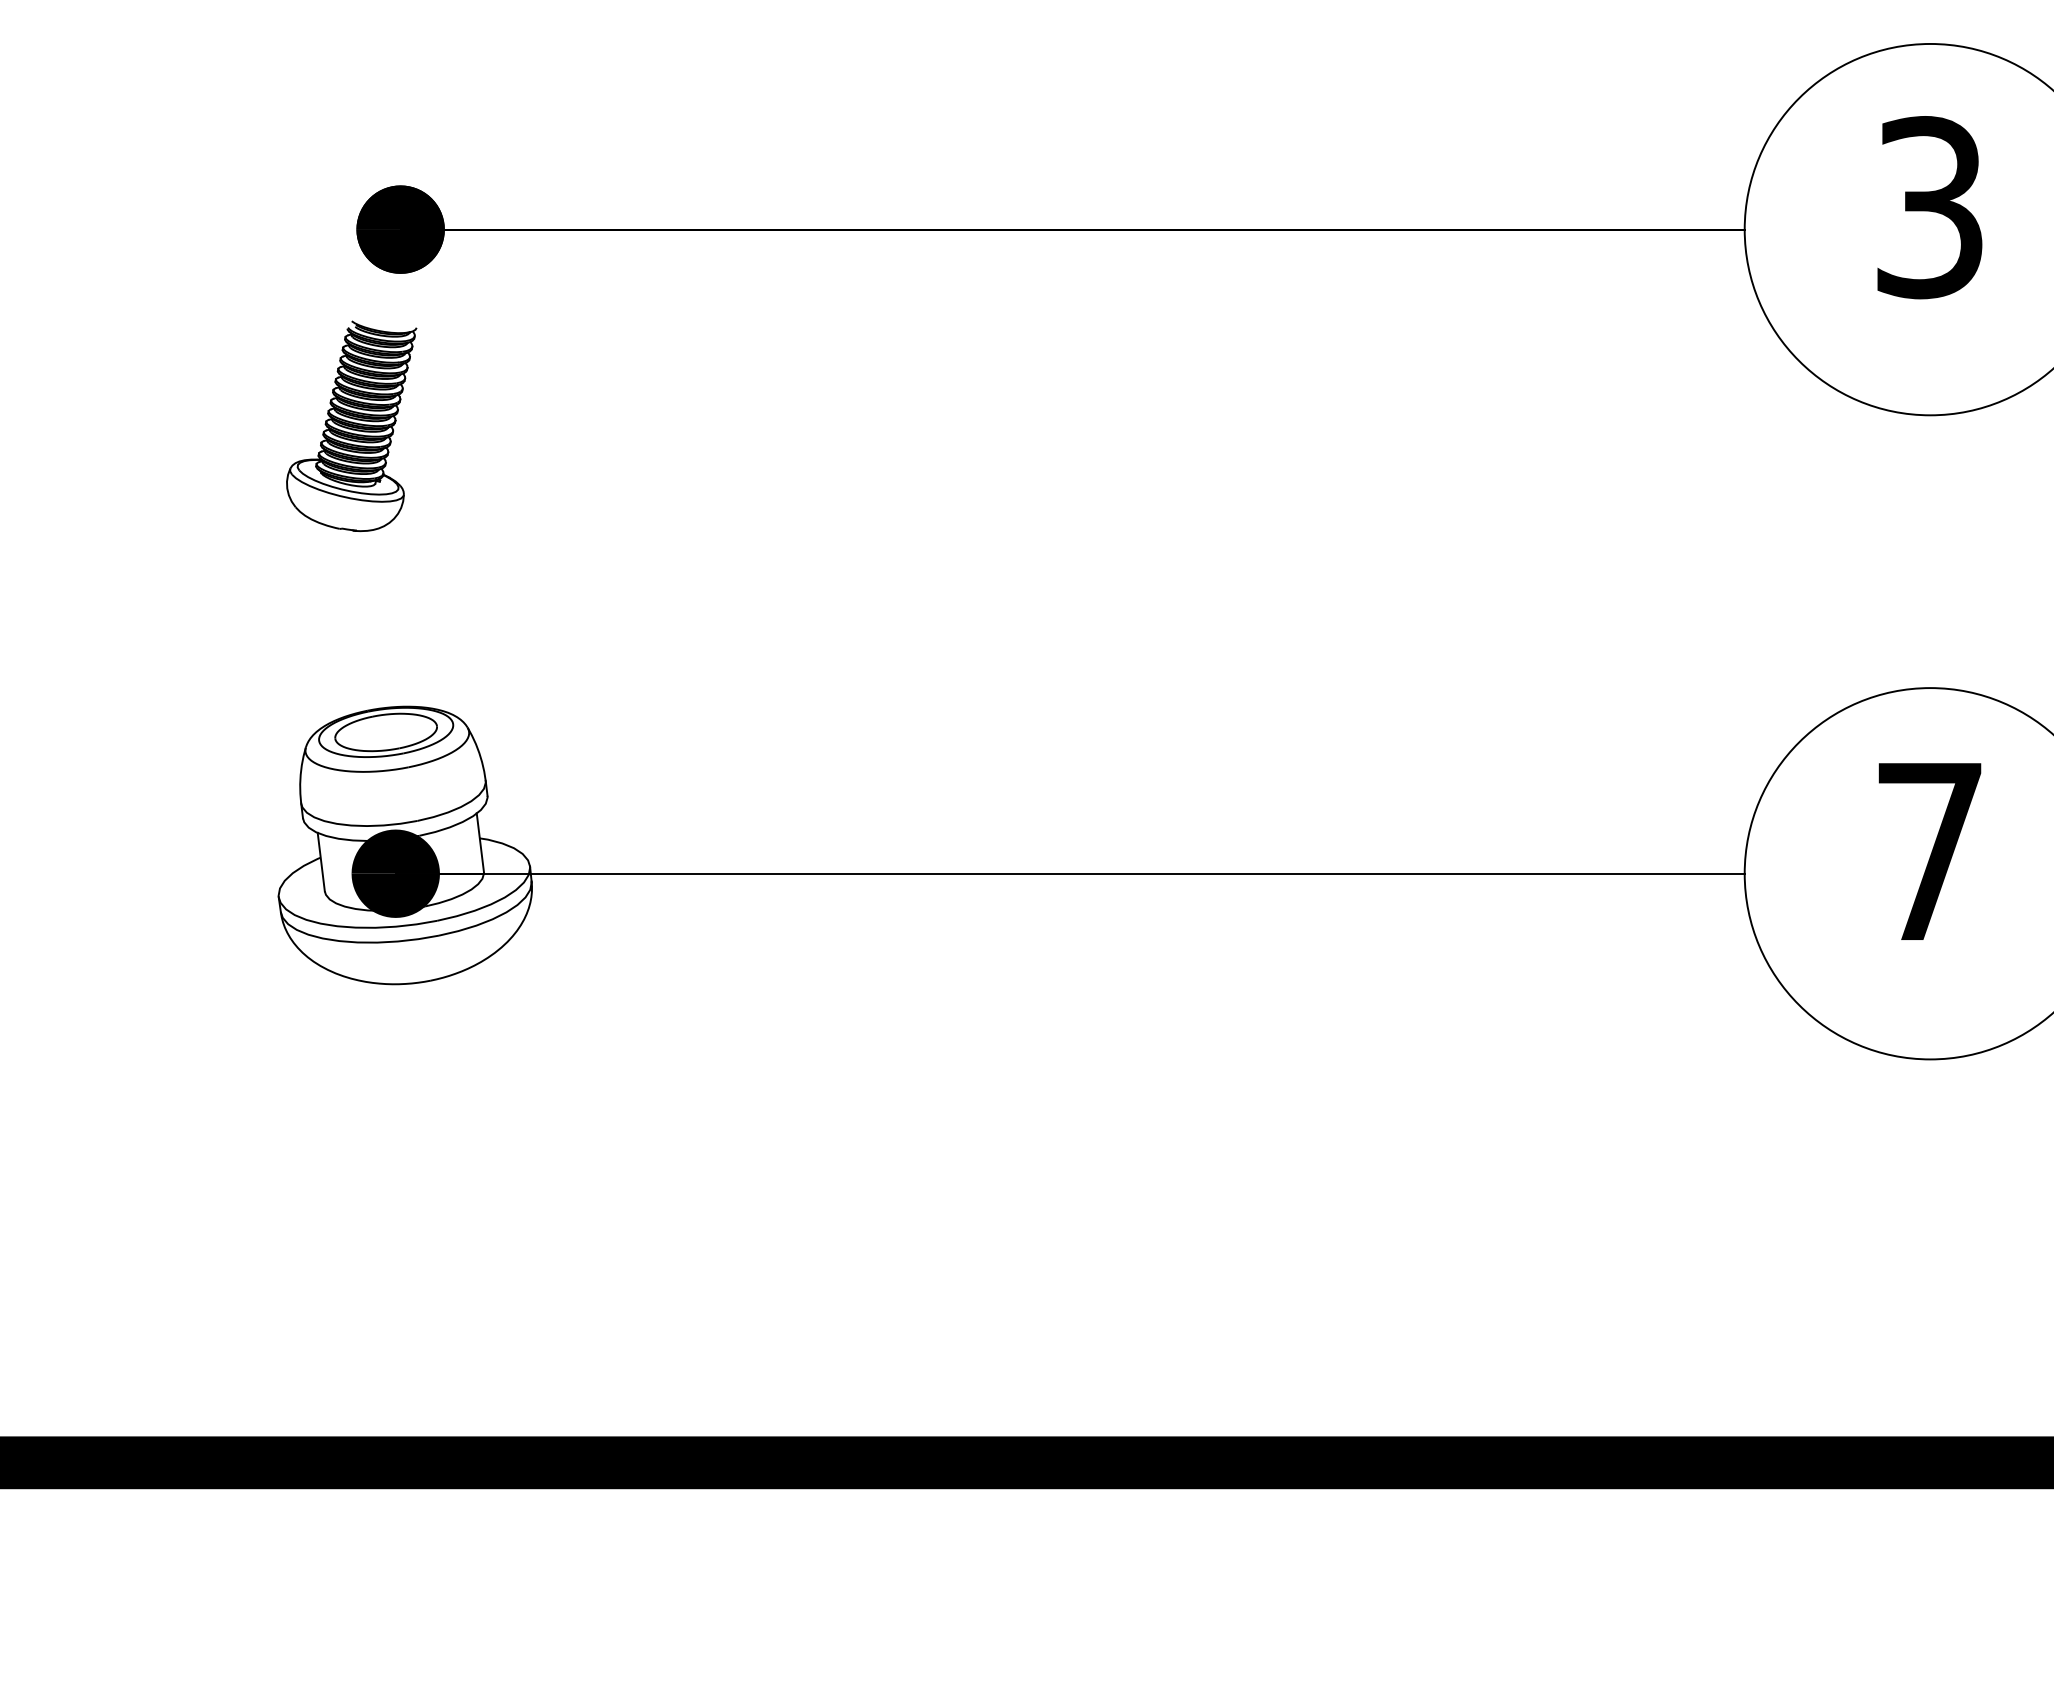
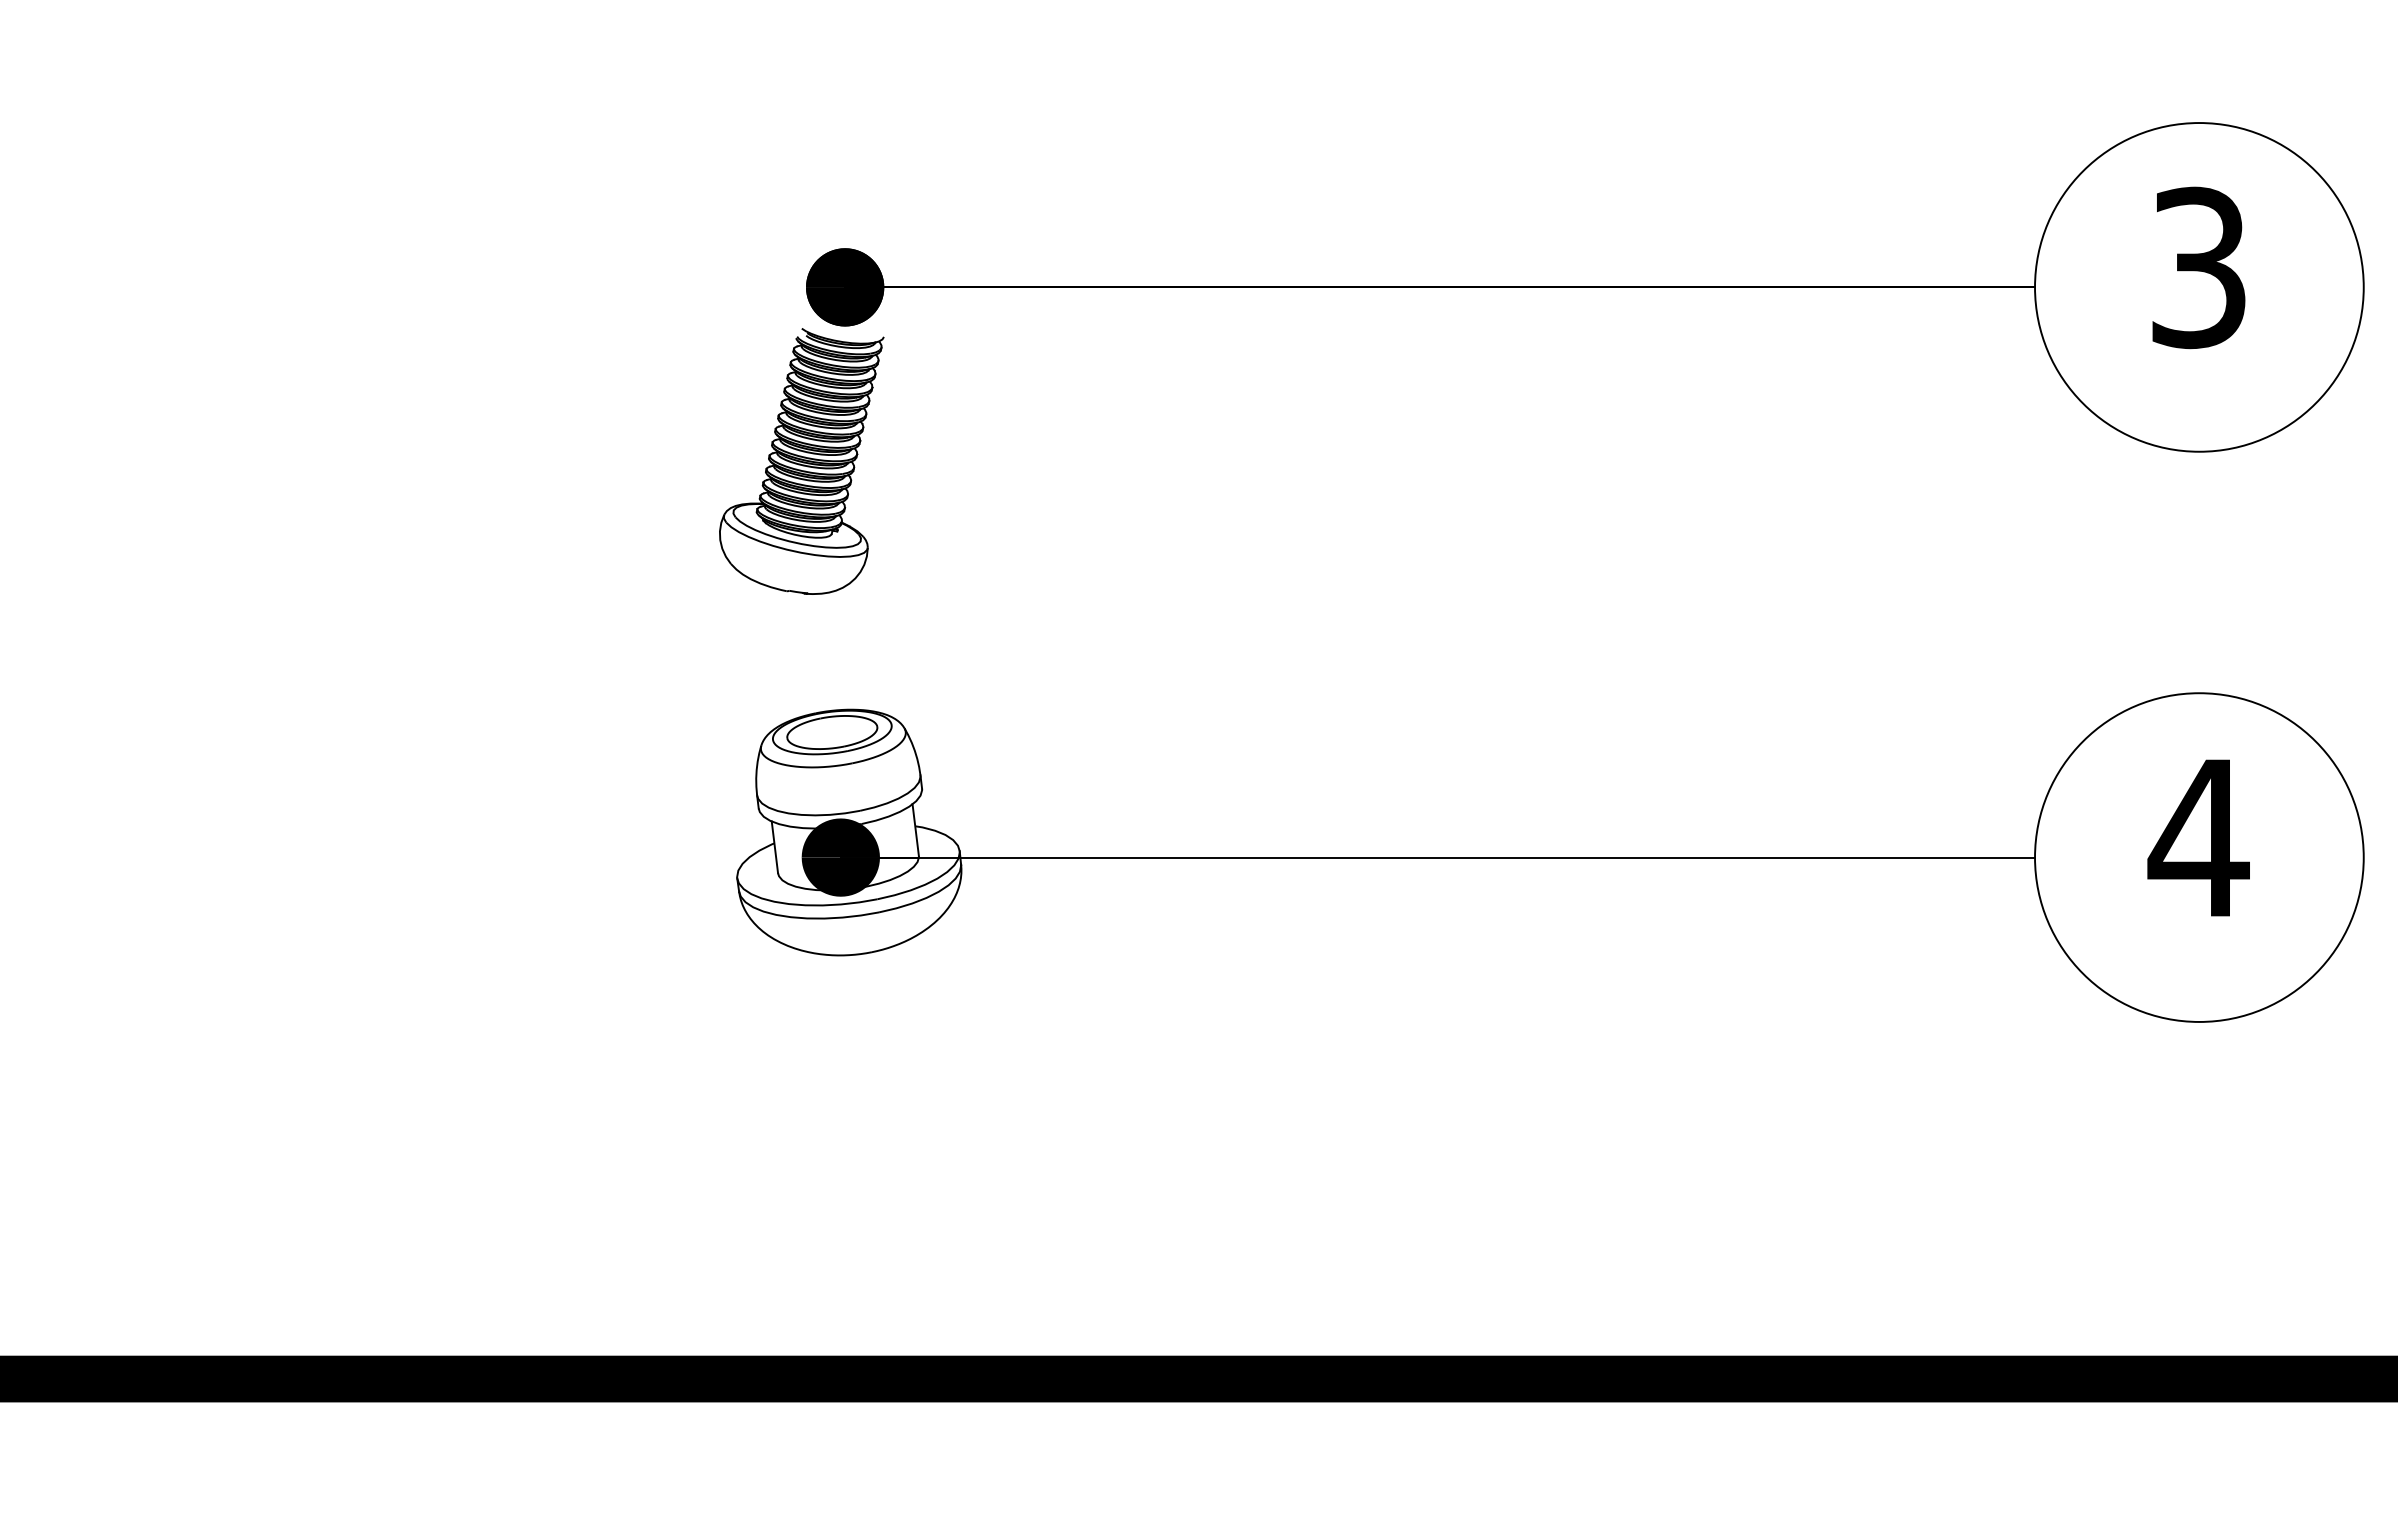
part: (351, 426) -> (801, 461), size x1.43
text: (1929, 851) -> (2198, 837), 7 -> 4

